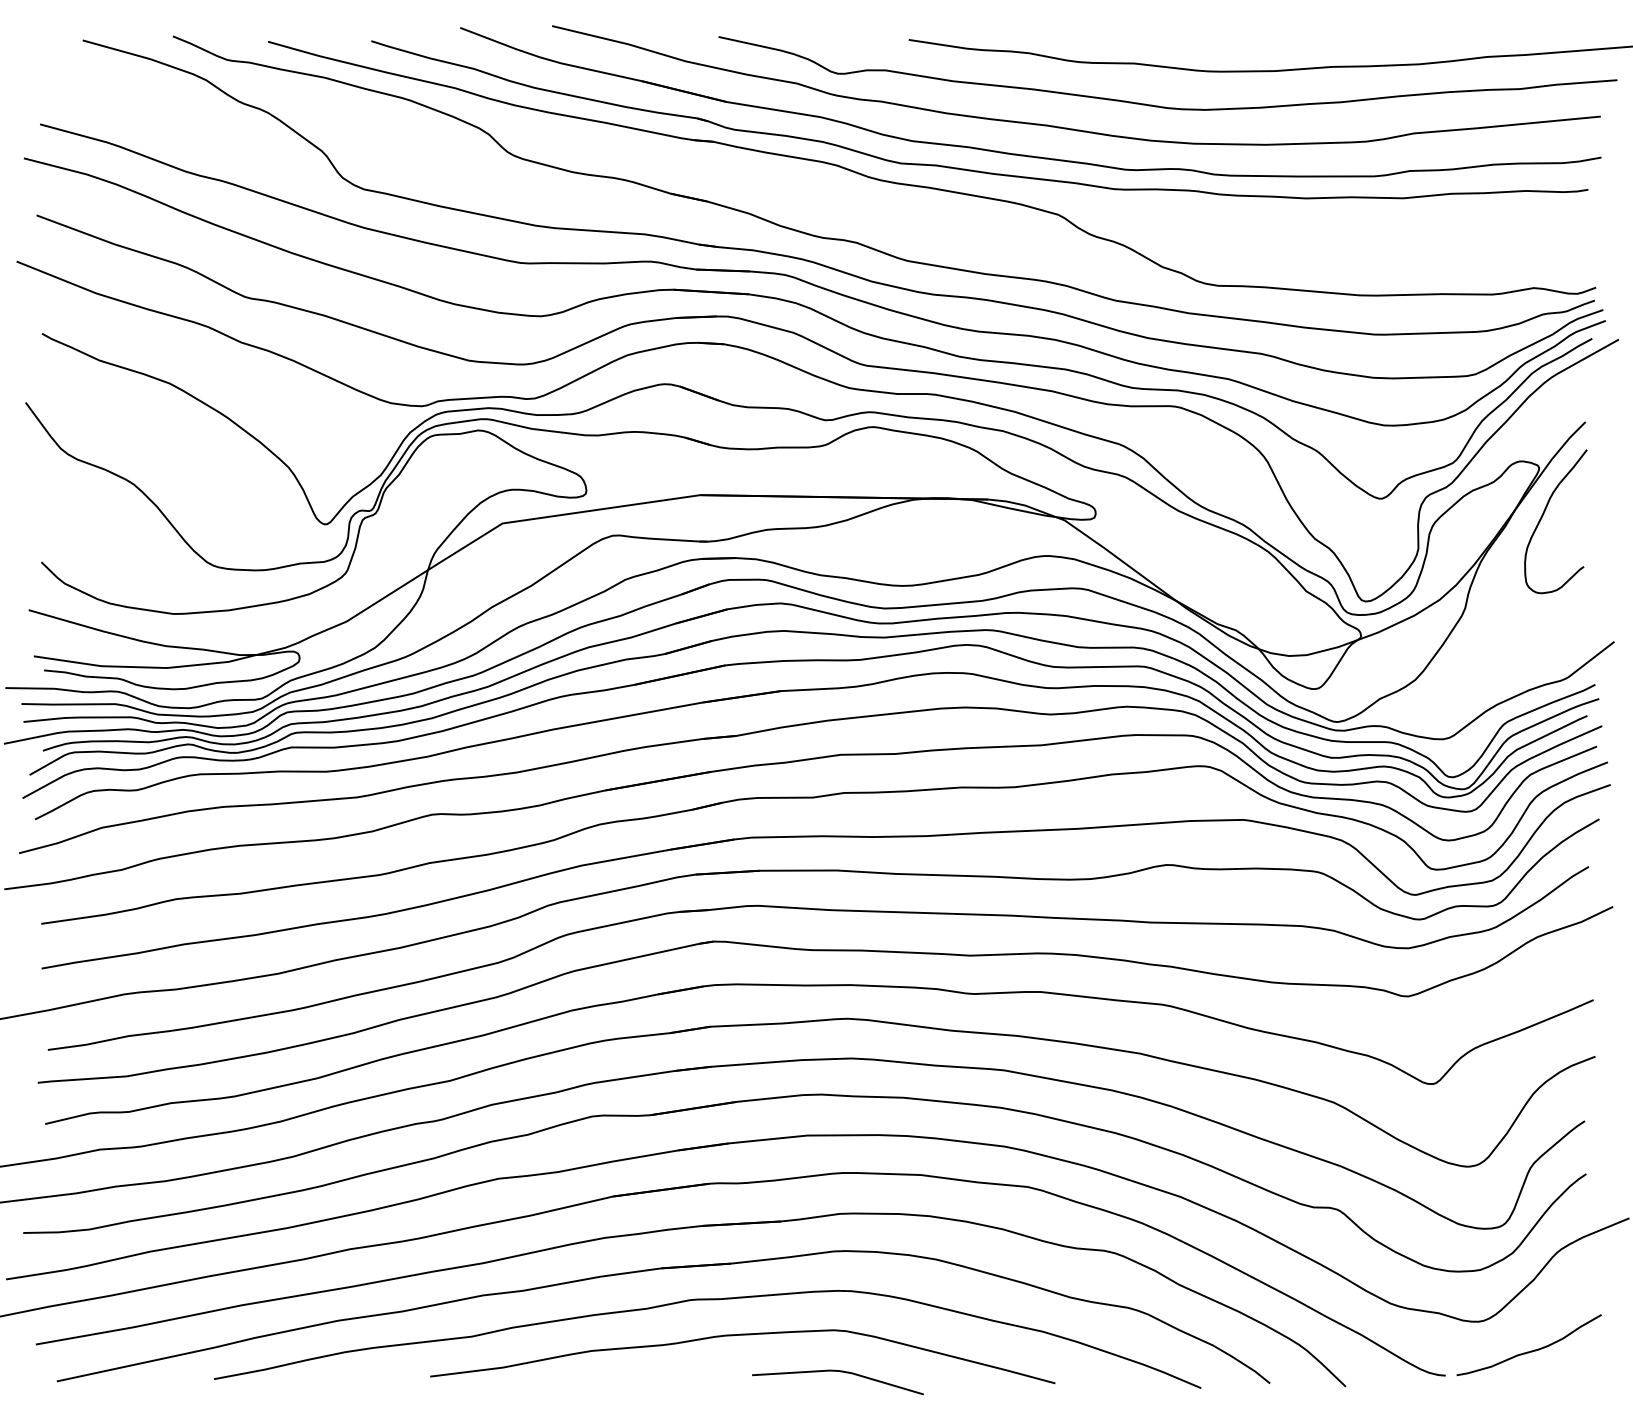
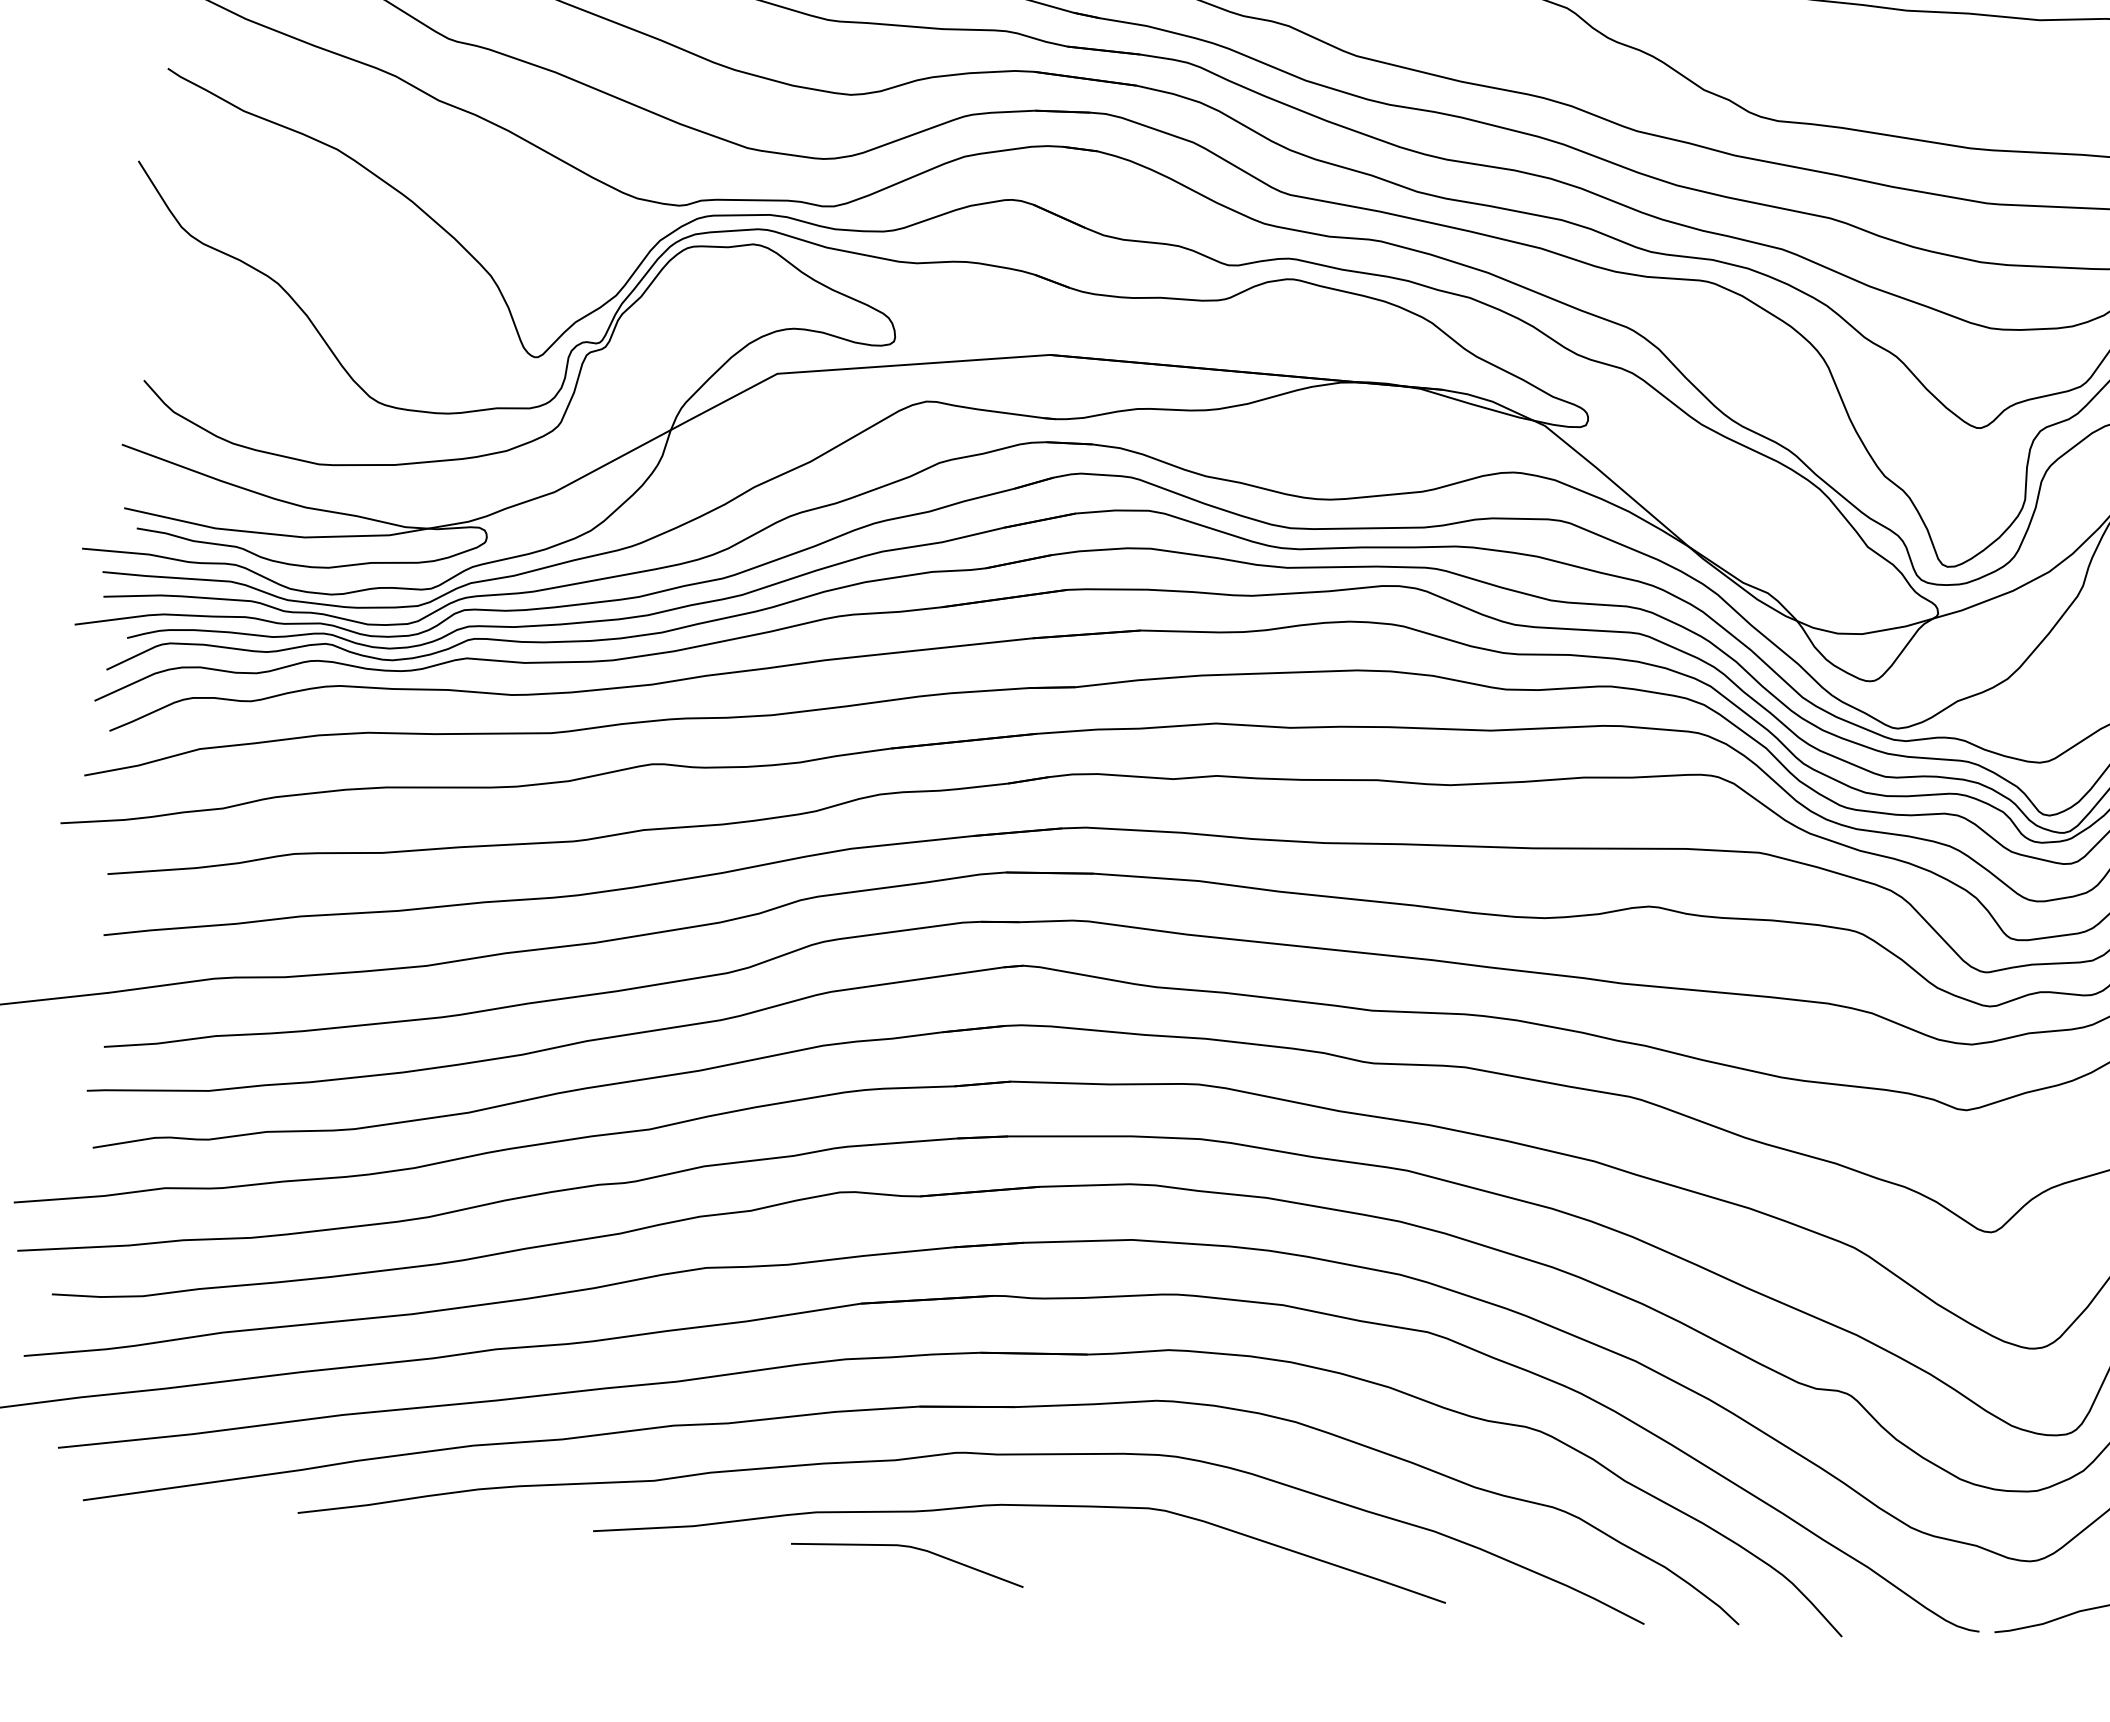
line: (840, 1372) -> (911, 1548), moved

